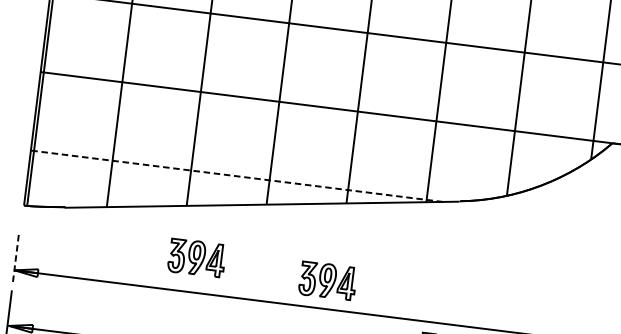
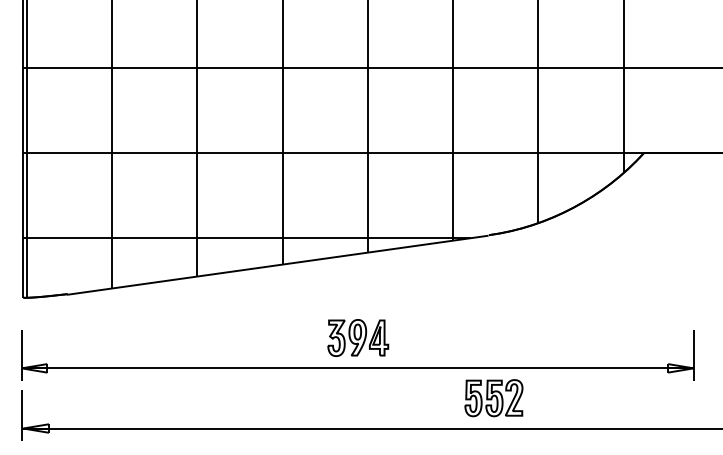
line: (237, 176) -> (247, 238), dashed -> solid
part: (197, 257) -> (215, 330), removed
line: (15, 258) -> (21, 355), dashed -> solid

